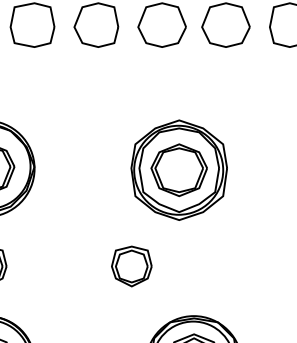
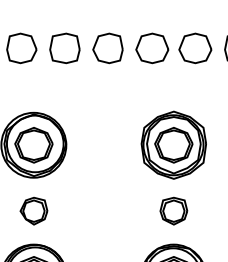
part: (178, 169) -> (173, 144), moved
part: (131, 265) -> (173, 210), moved

